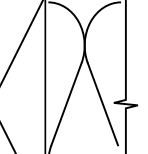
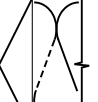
line: (66, 103) -> (45, 64), solid -> dashed

